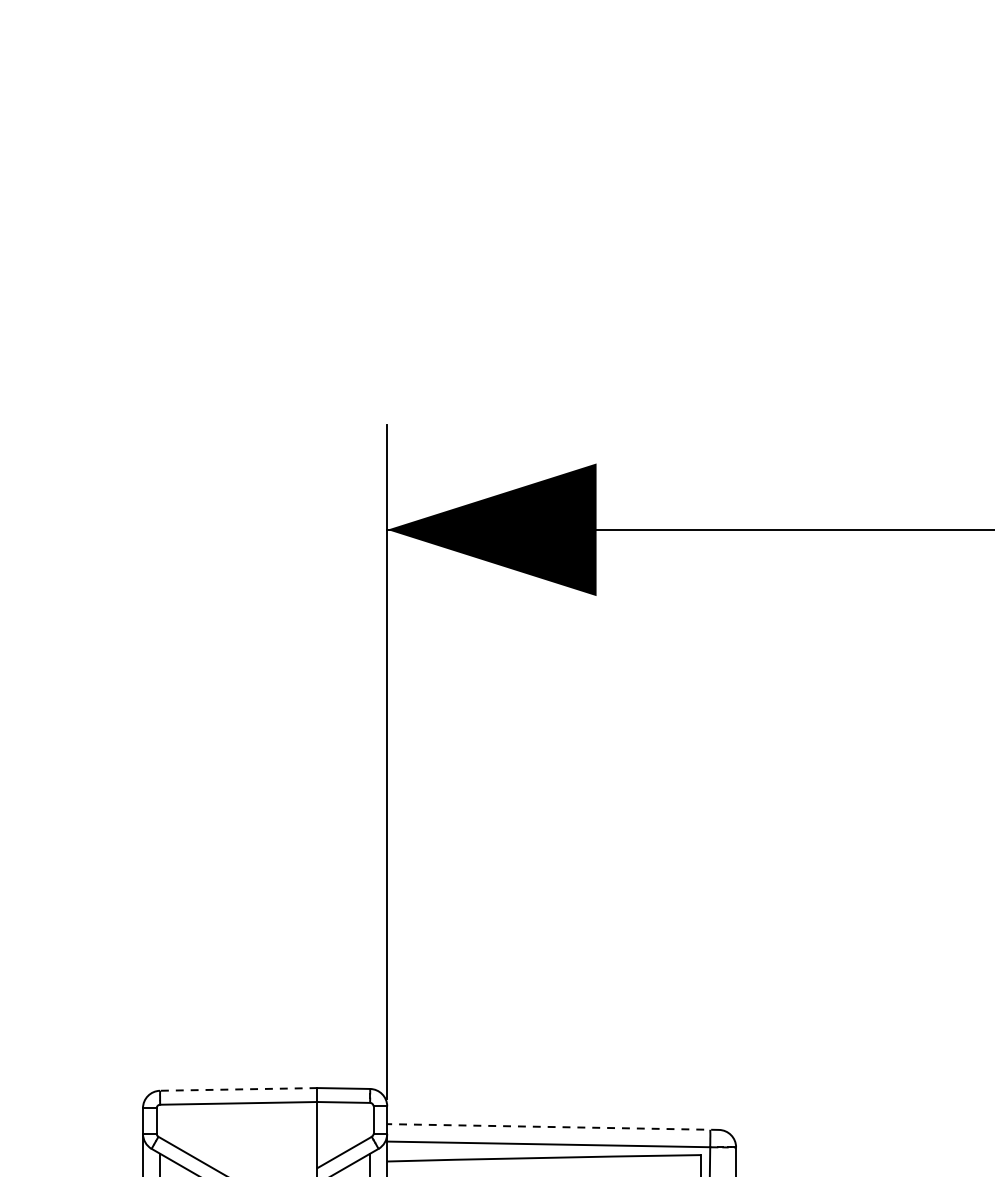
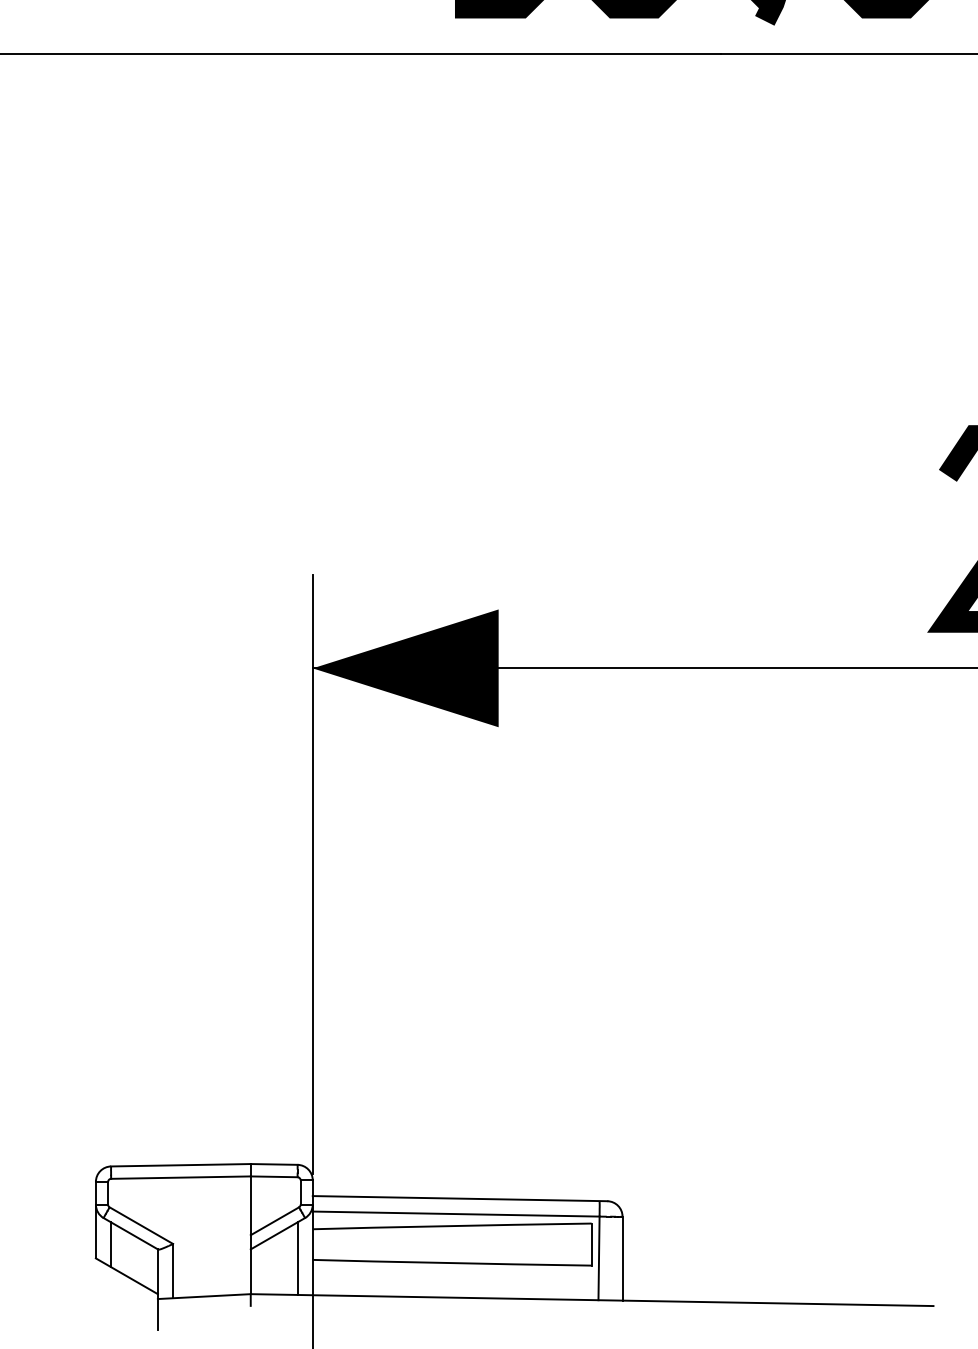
line: (238, 1089) -> (180, 1165), dashed -> solid
line: (552, 1126) -> (459, 1198), dashed -> solid

